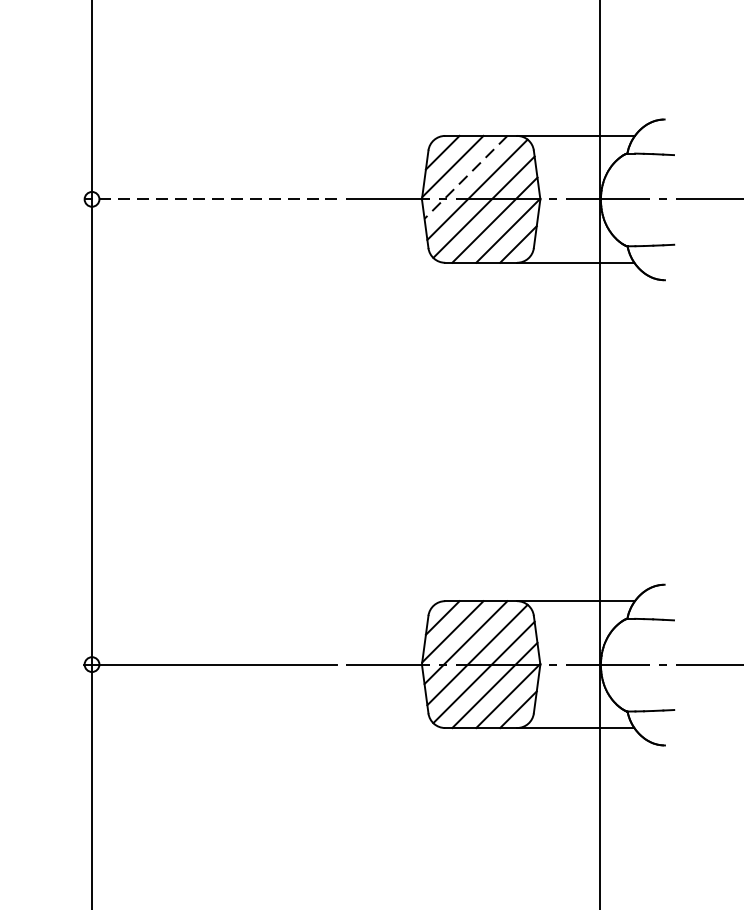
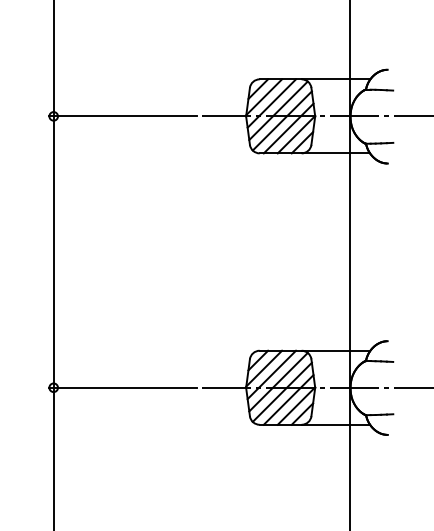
line: (465, 177) -> (271, 103), dashed -> solid
line: (209, 199) -> (122, 116), dashed -> solid

